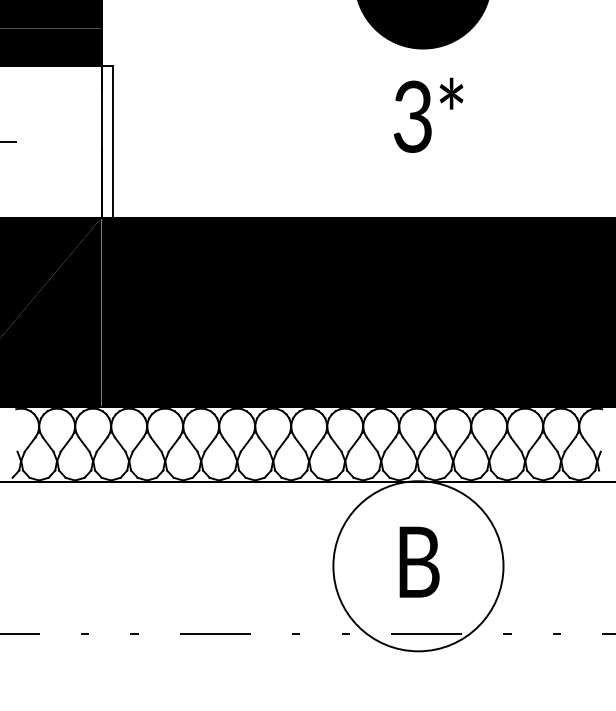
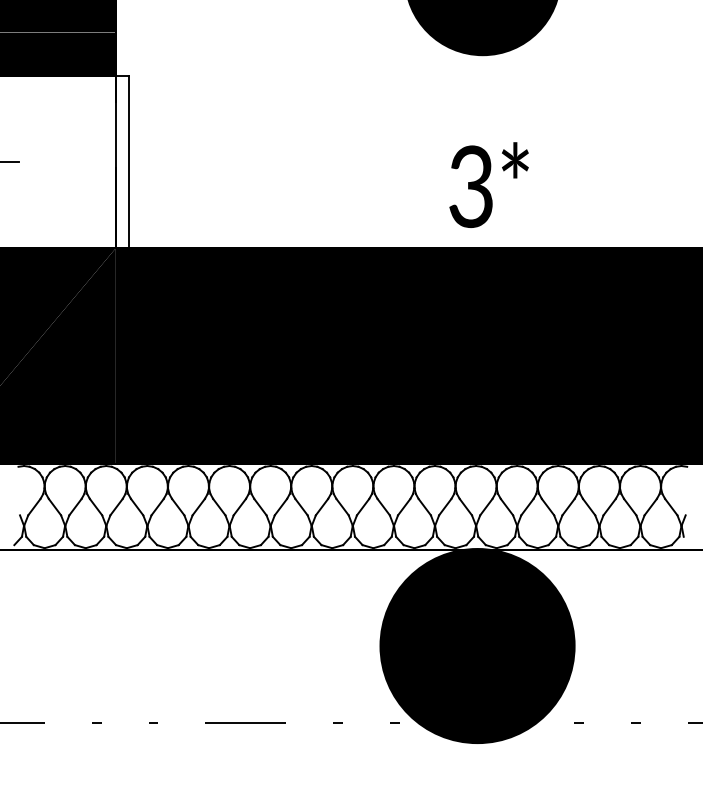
text: (428, 114) -> (489, 184), moved
fill: (418, 566) -> (477, 646), added

